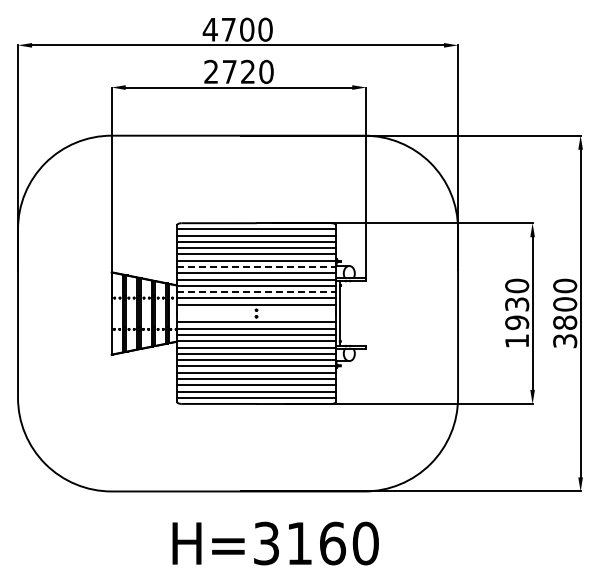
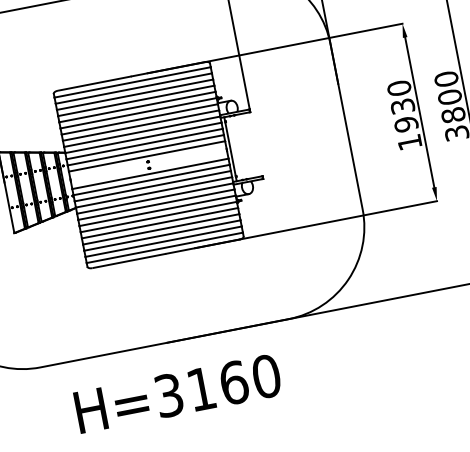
line: (256, 266) -> (139, 118), dashed -> solid
line: (256, 292) -> (144, 144), dashed -> solid
text: (275, 543) -> (177, 393), moved

